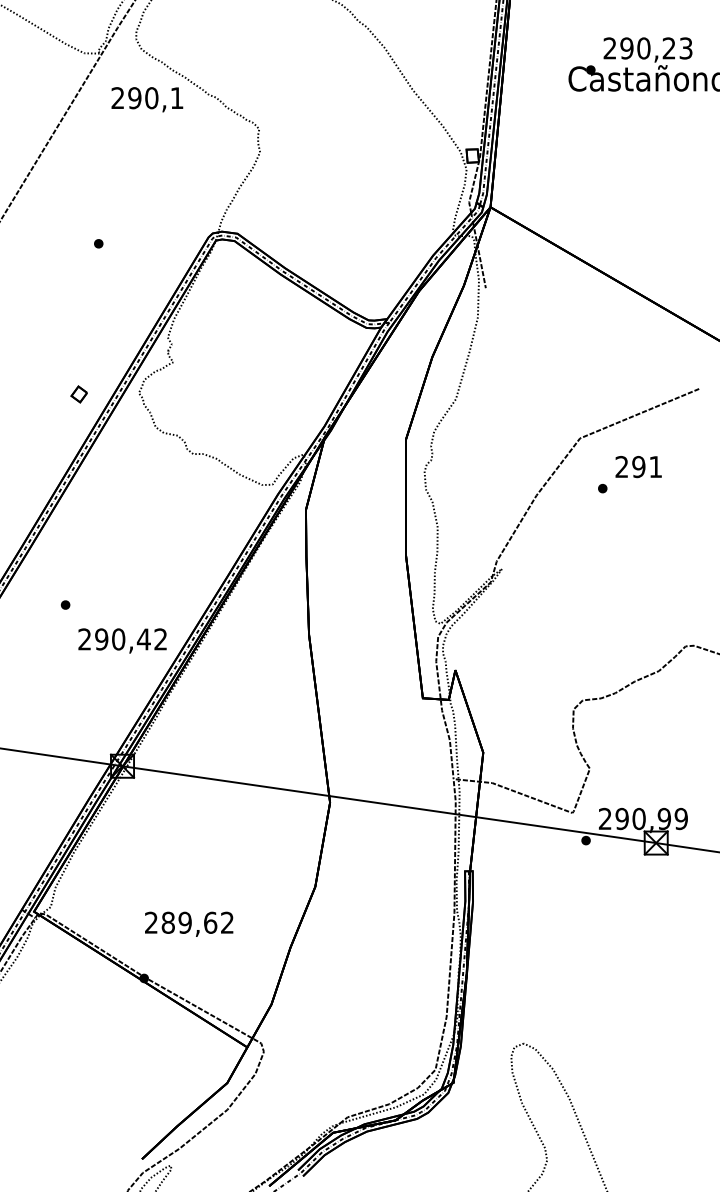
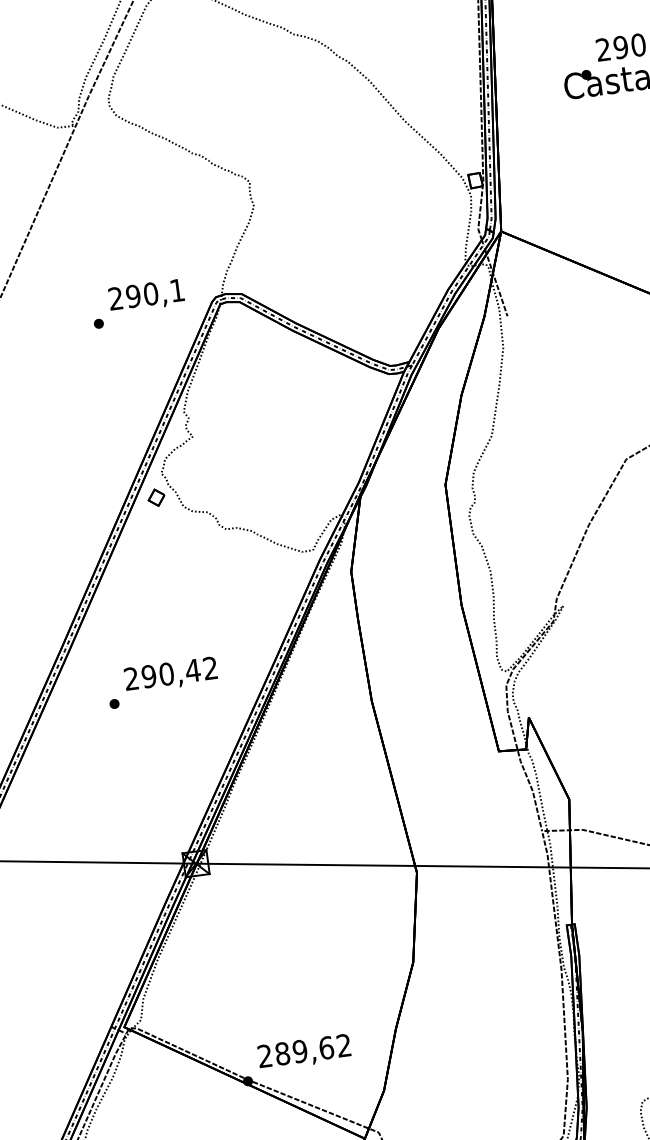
text: (147, 99) -> (146, 295), moved
part: (78, 394) -> (155, 497), moved
text: (122, 640) -> (170, 674), moved
text: (189, 923) -> (304, 1051), moved

